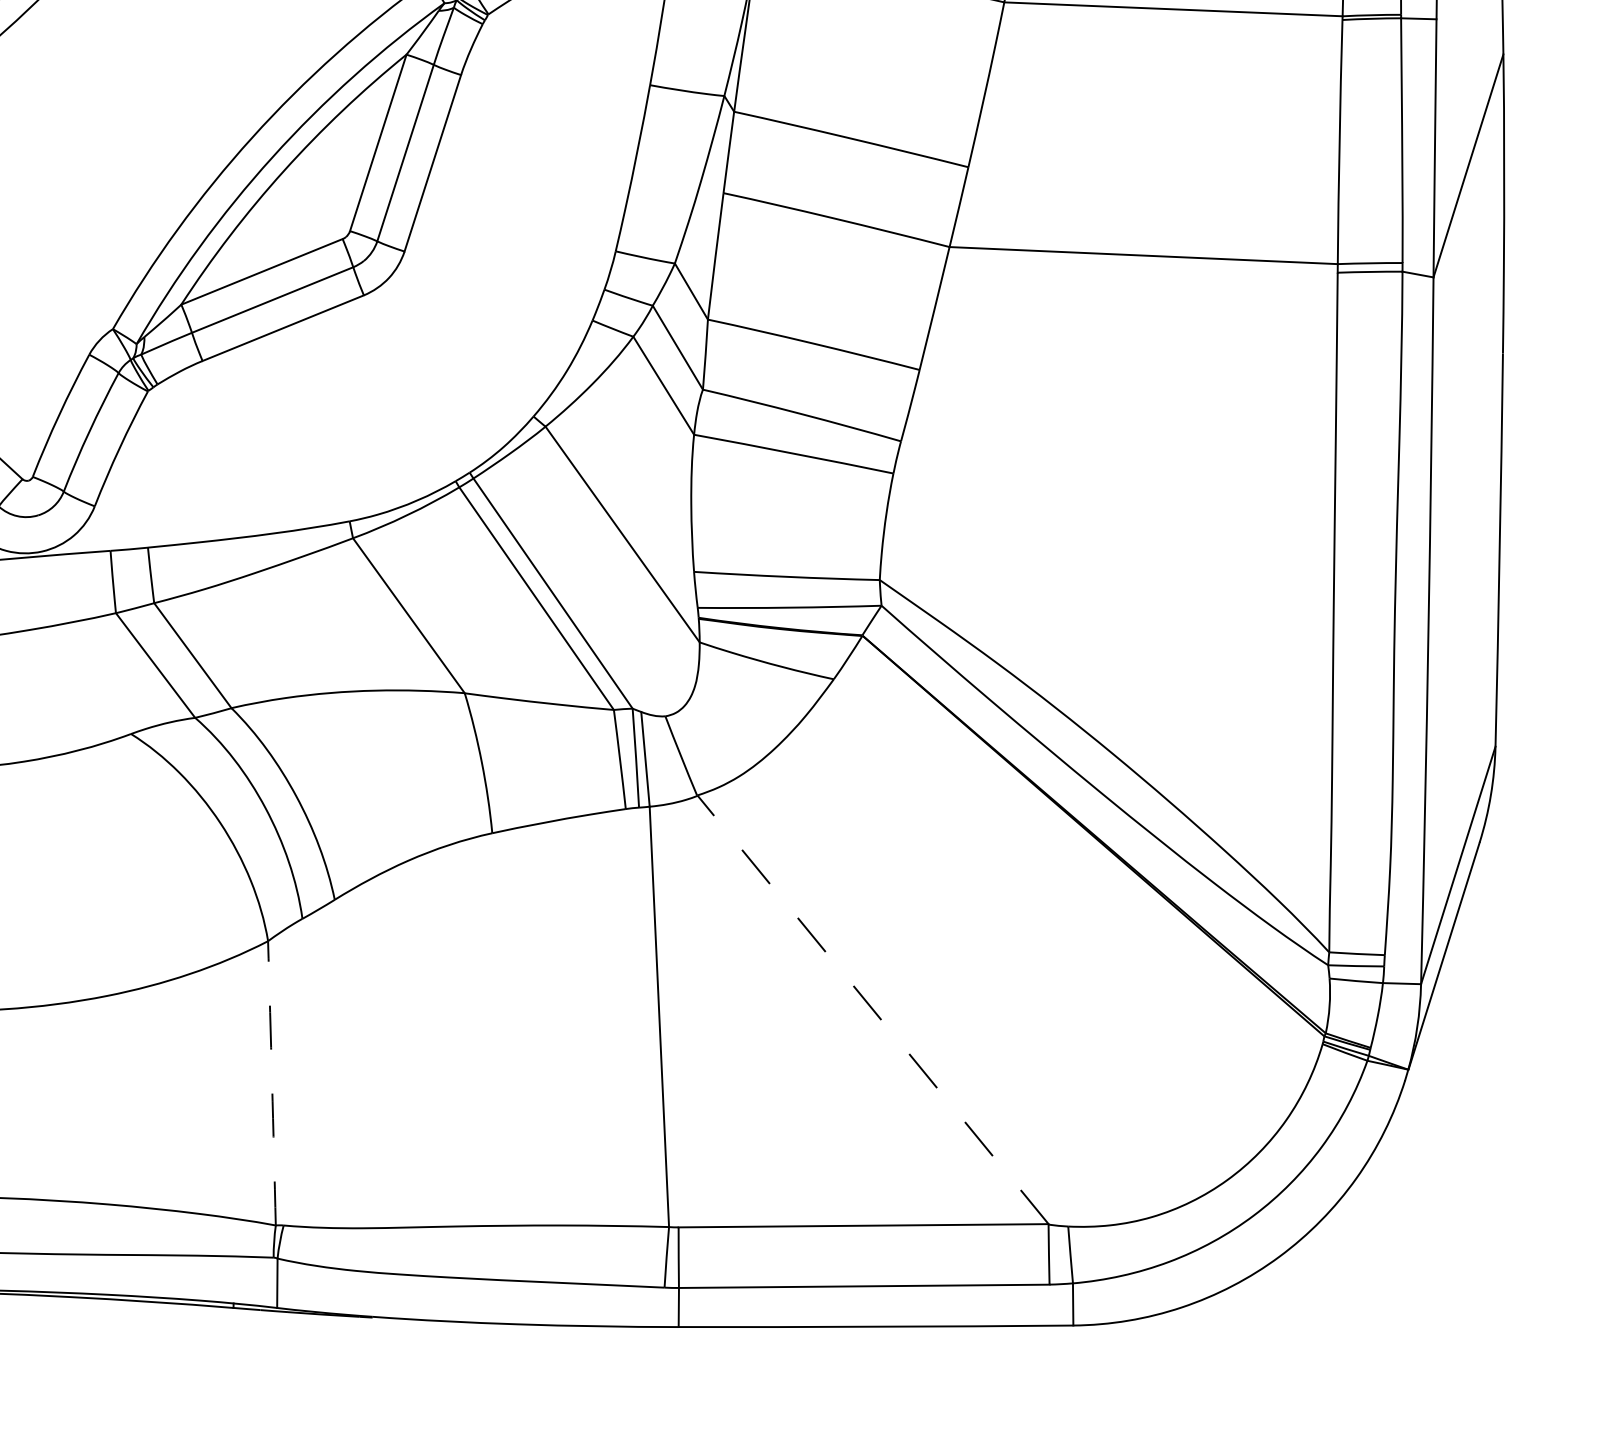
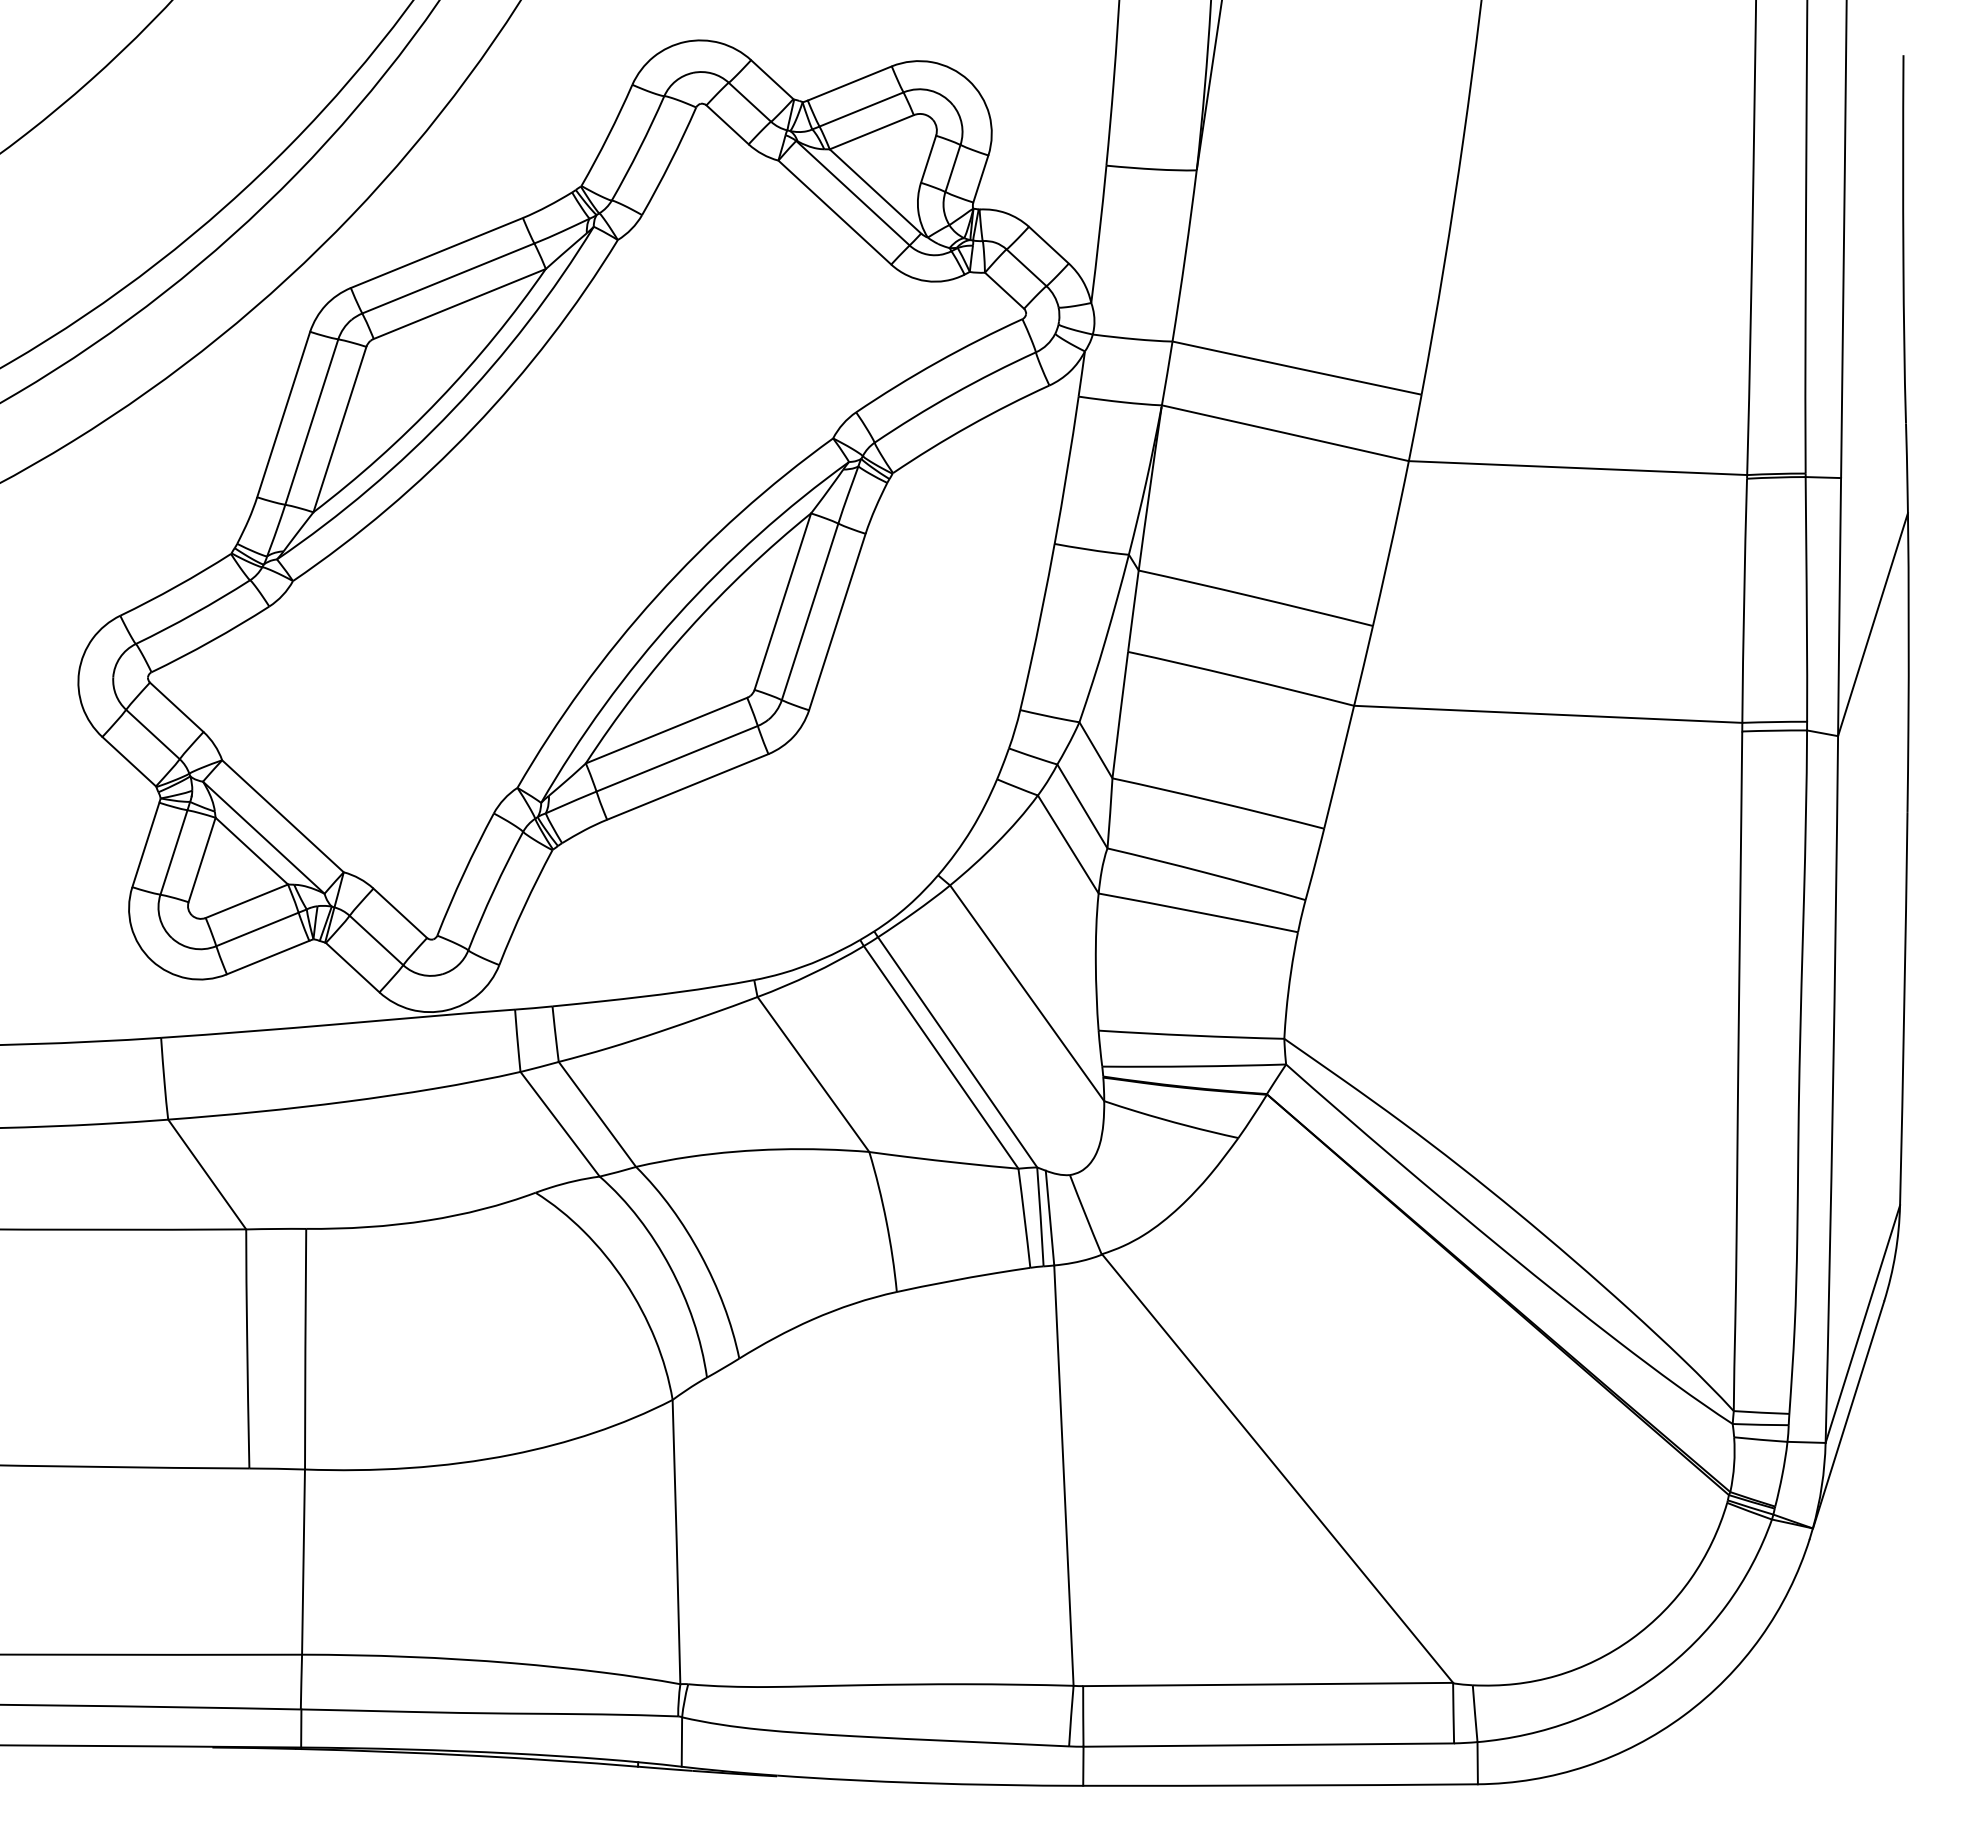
line: (872, 1009) -> (1277, 1468), dashed -> solid
arc: (271, 1083) -> (676, 1542), dashed -> solid

